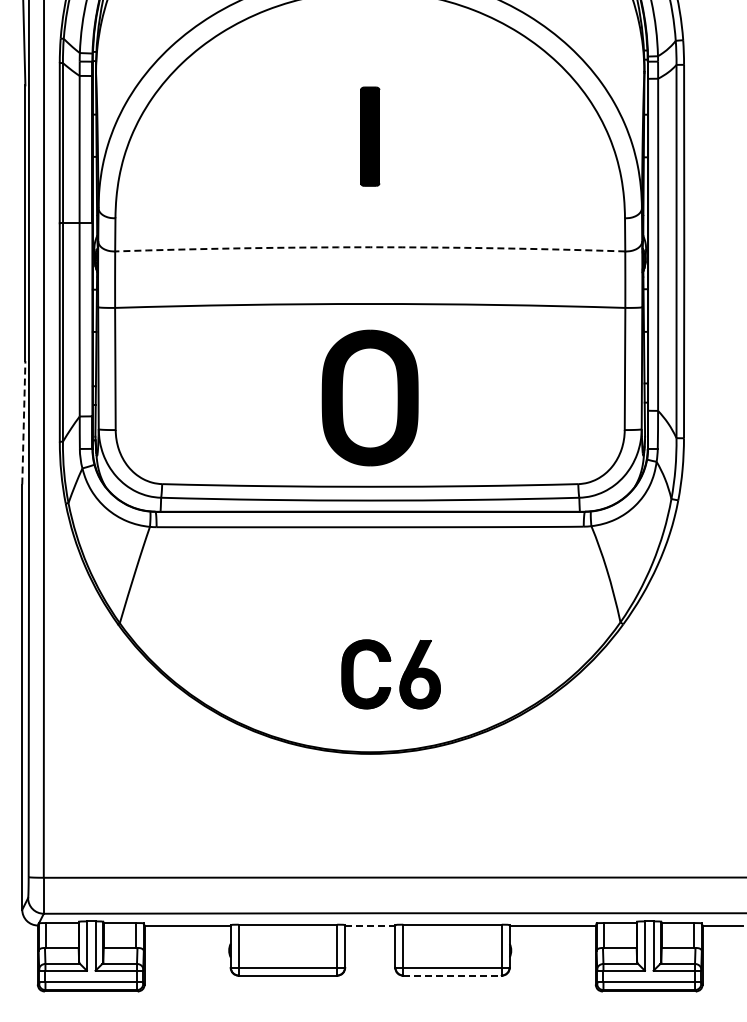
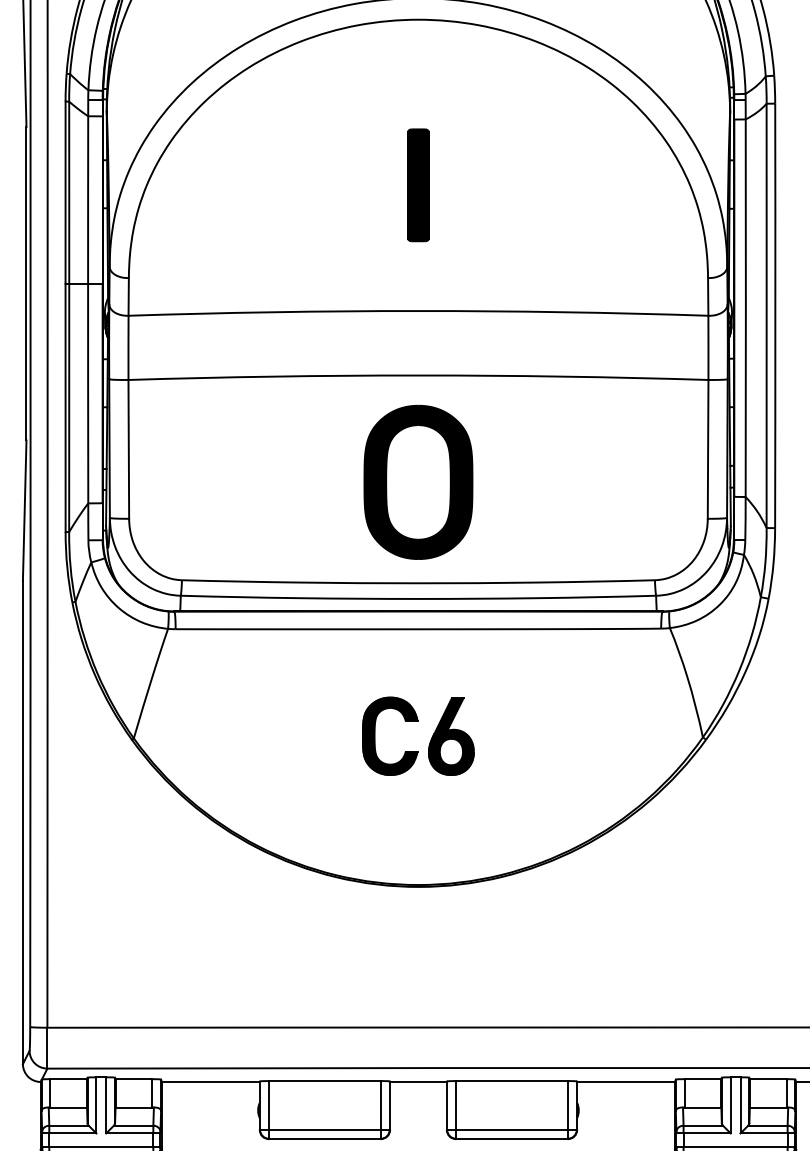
arc: (370, 247) -> (418, 311), dashed -> solid
line: (23, 422) -> (24, 510), dashed -> solid
part: (401, 677) -> (430, 739), moved
line: (370, 925) -> (418, 1081), dashed -> solid
line: (453, 975) -> (513, 1138), dashed -> solid

